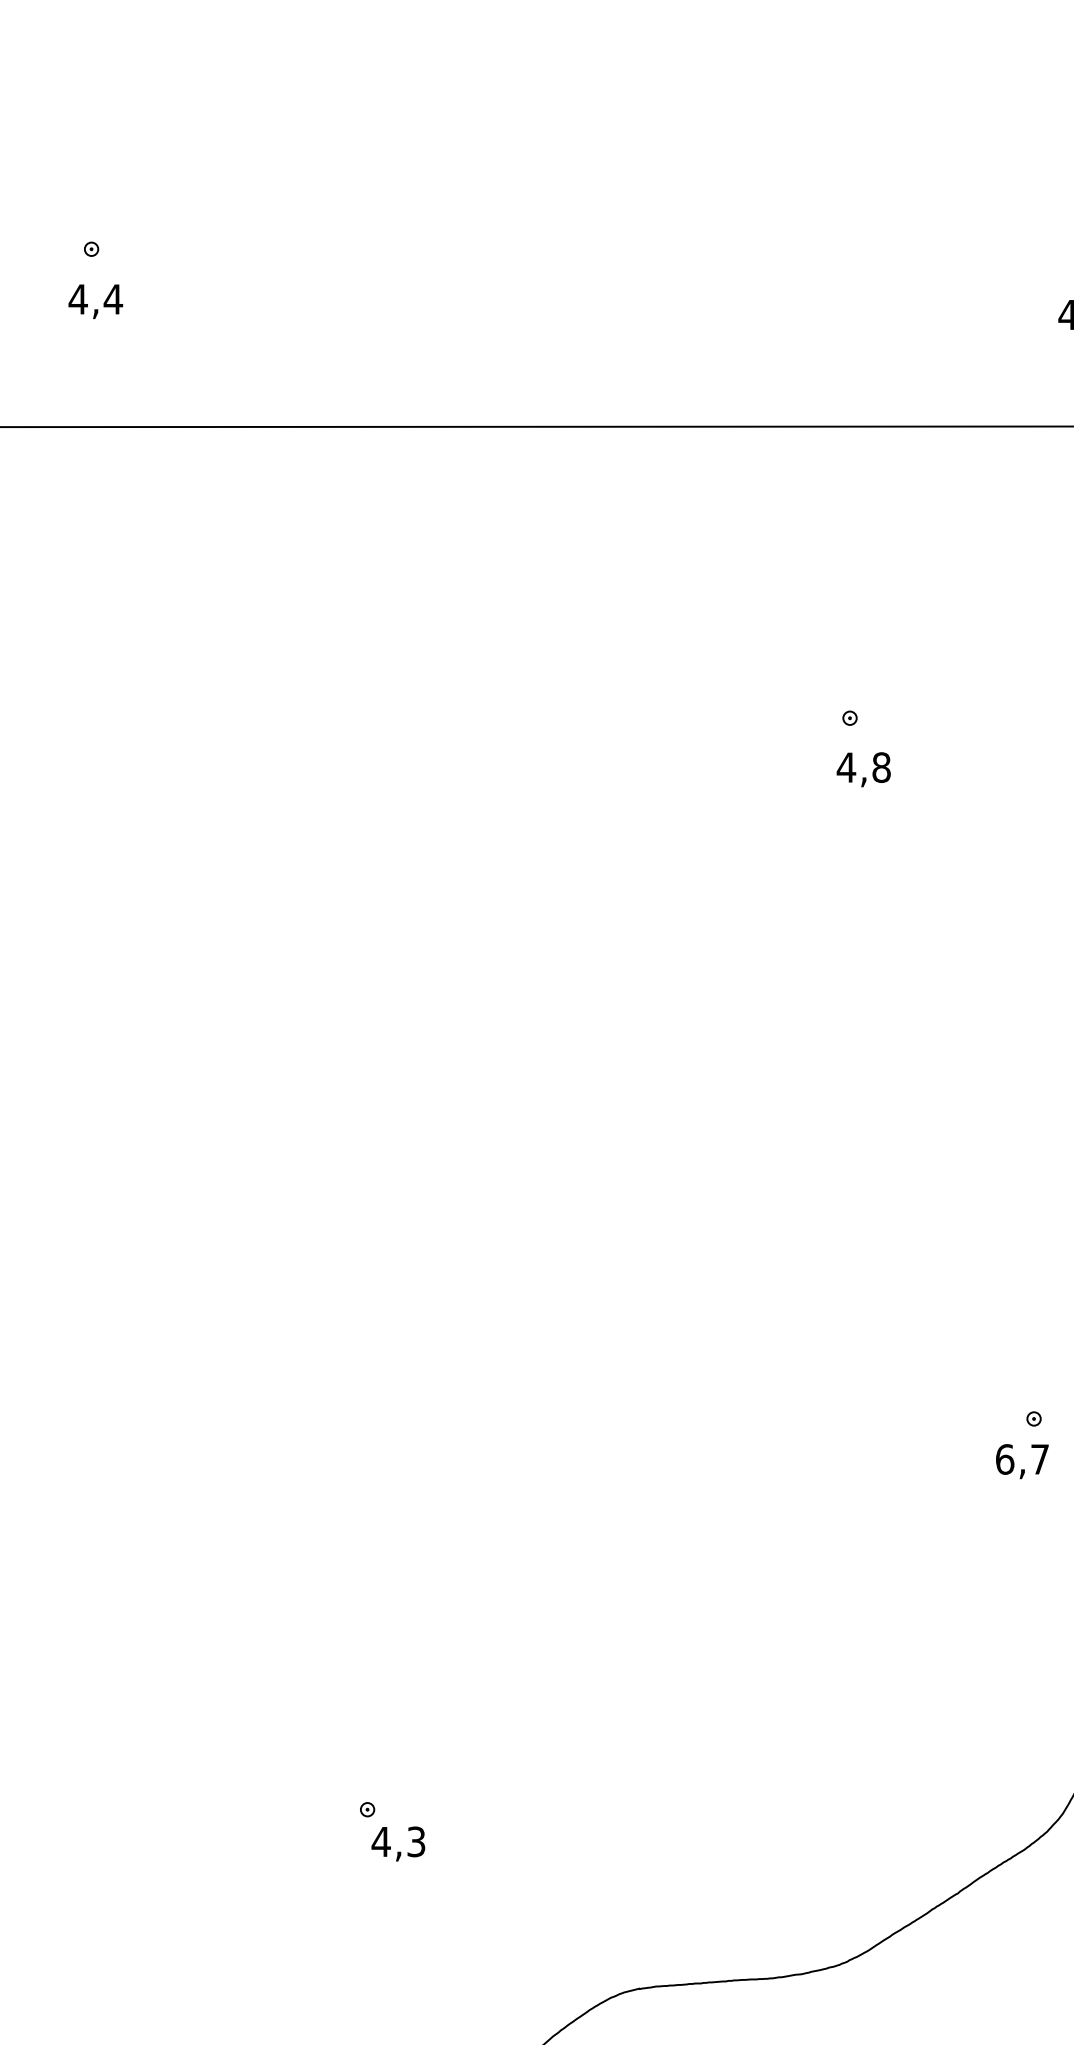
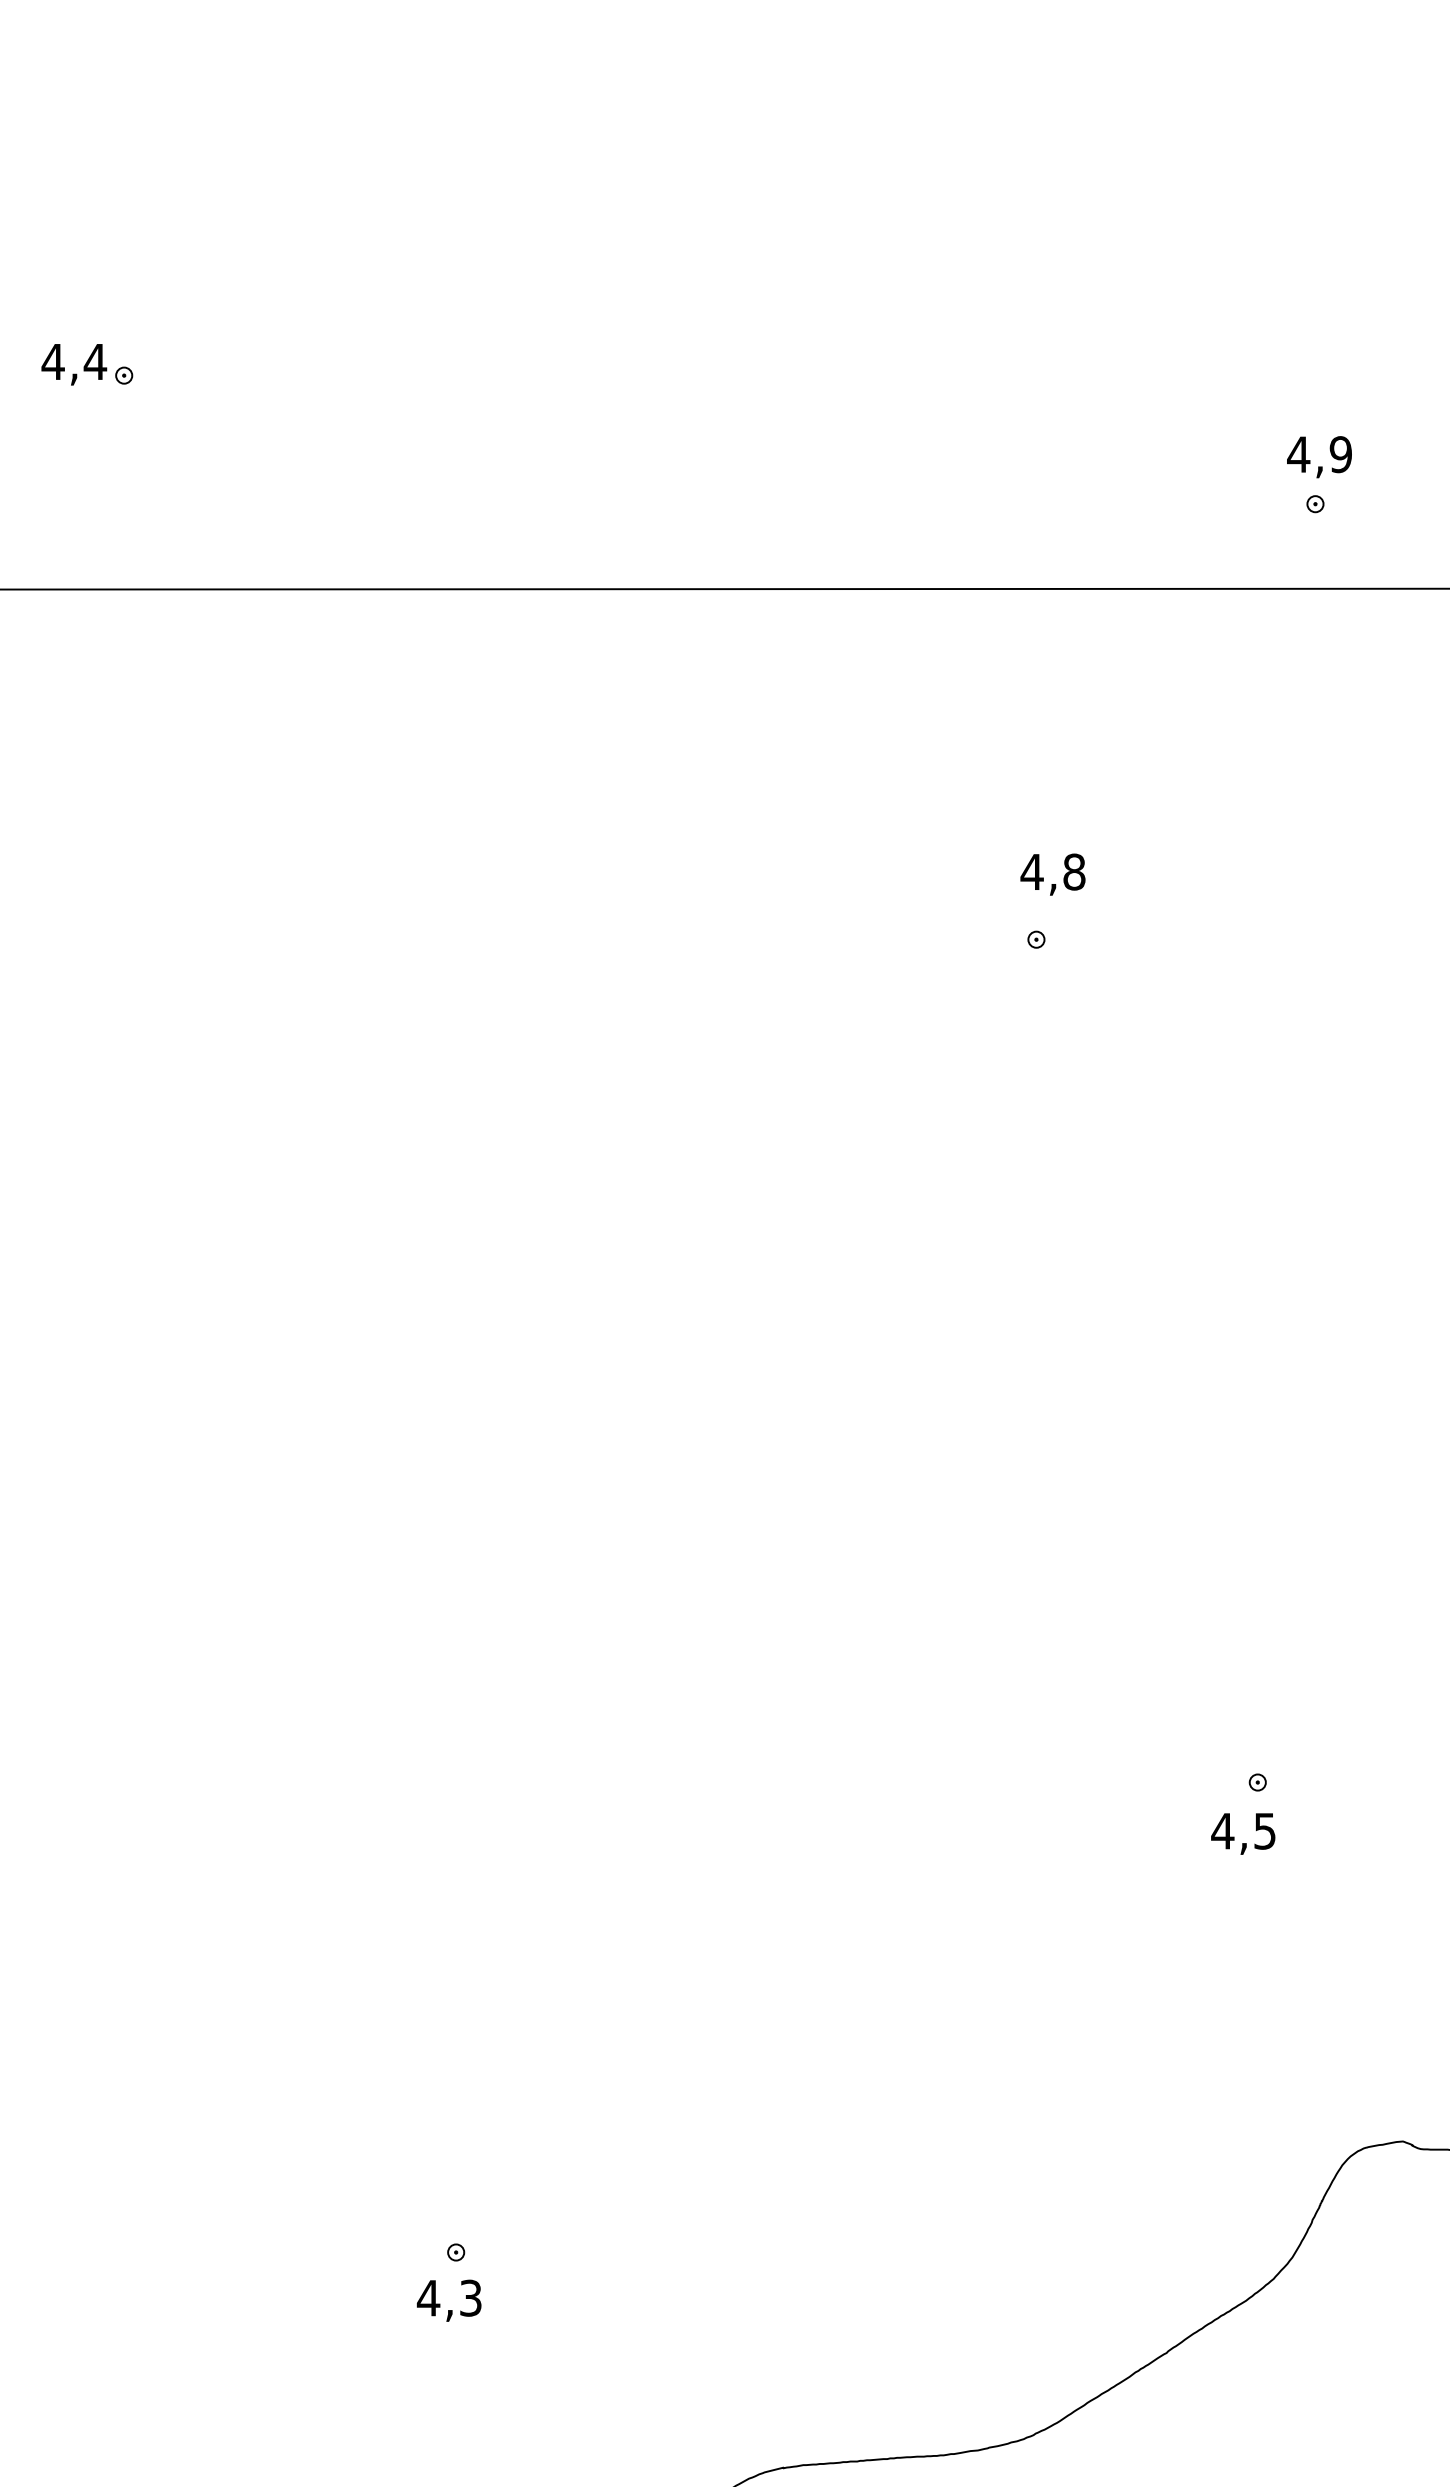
text: (95, 301) -> (74, 364), moved
text: (863, 769) -> (1052, 874), moved
text: (1022, 1458) -> (1243, 1830), 6,7 -> 4,5
text: (397, 1843) -> (448, 2300), moved

